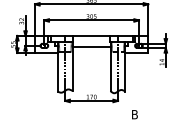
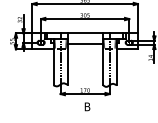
text: (134, 114) -> (87, 106), moved

